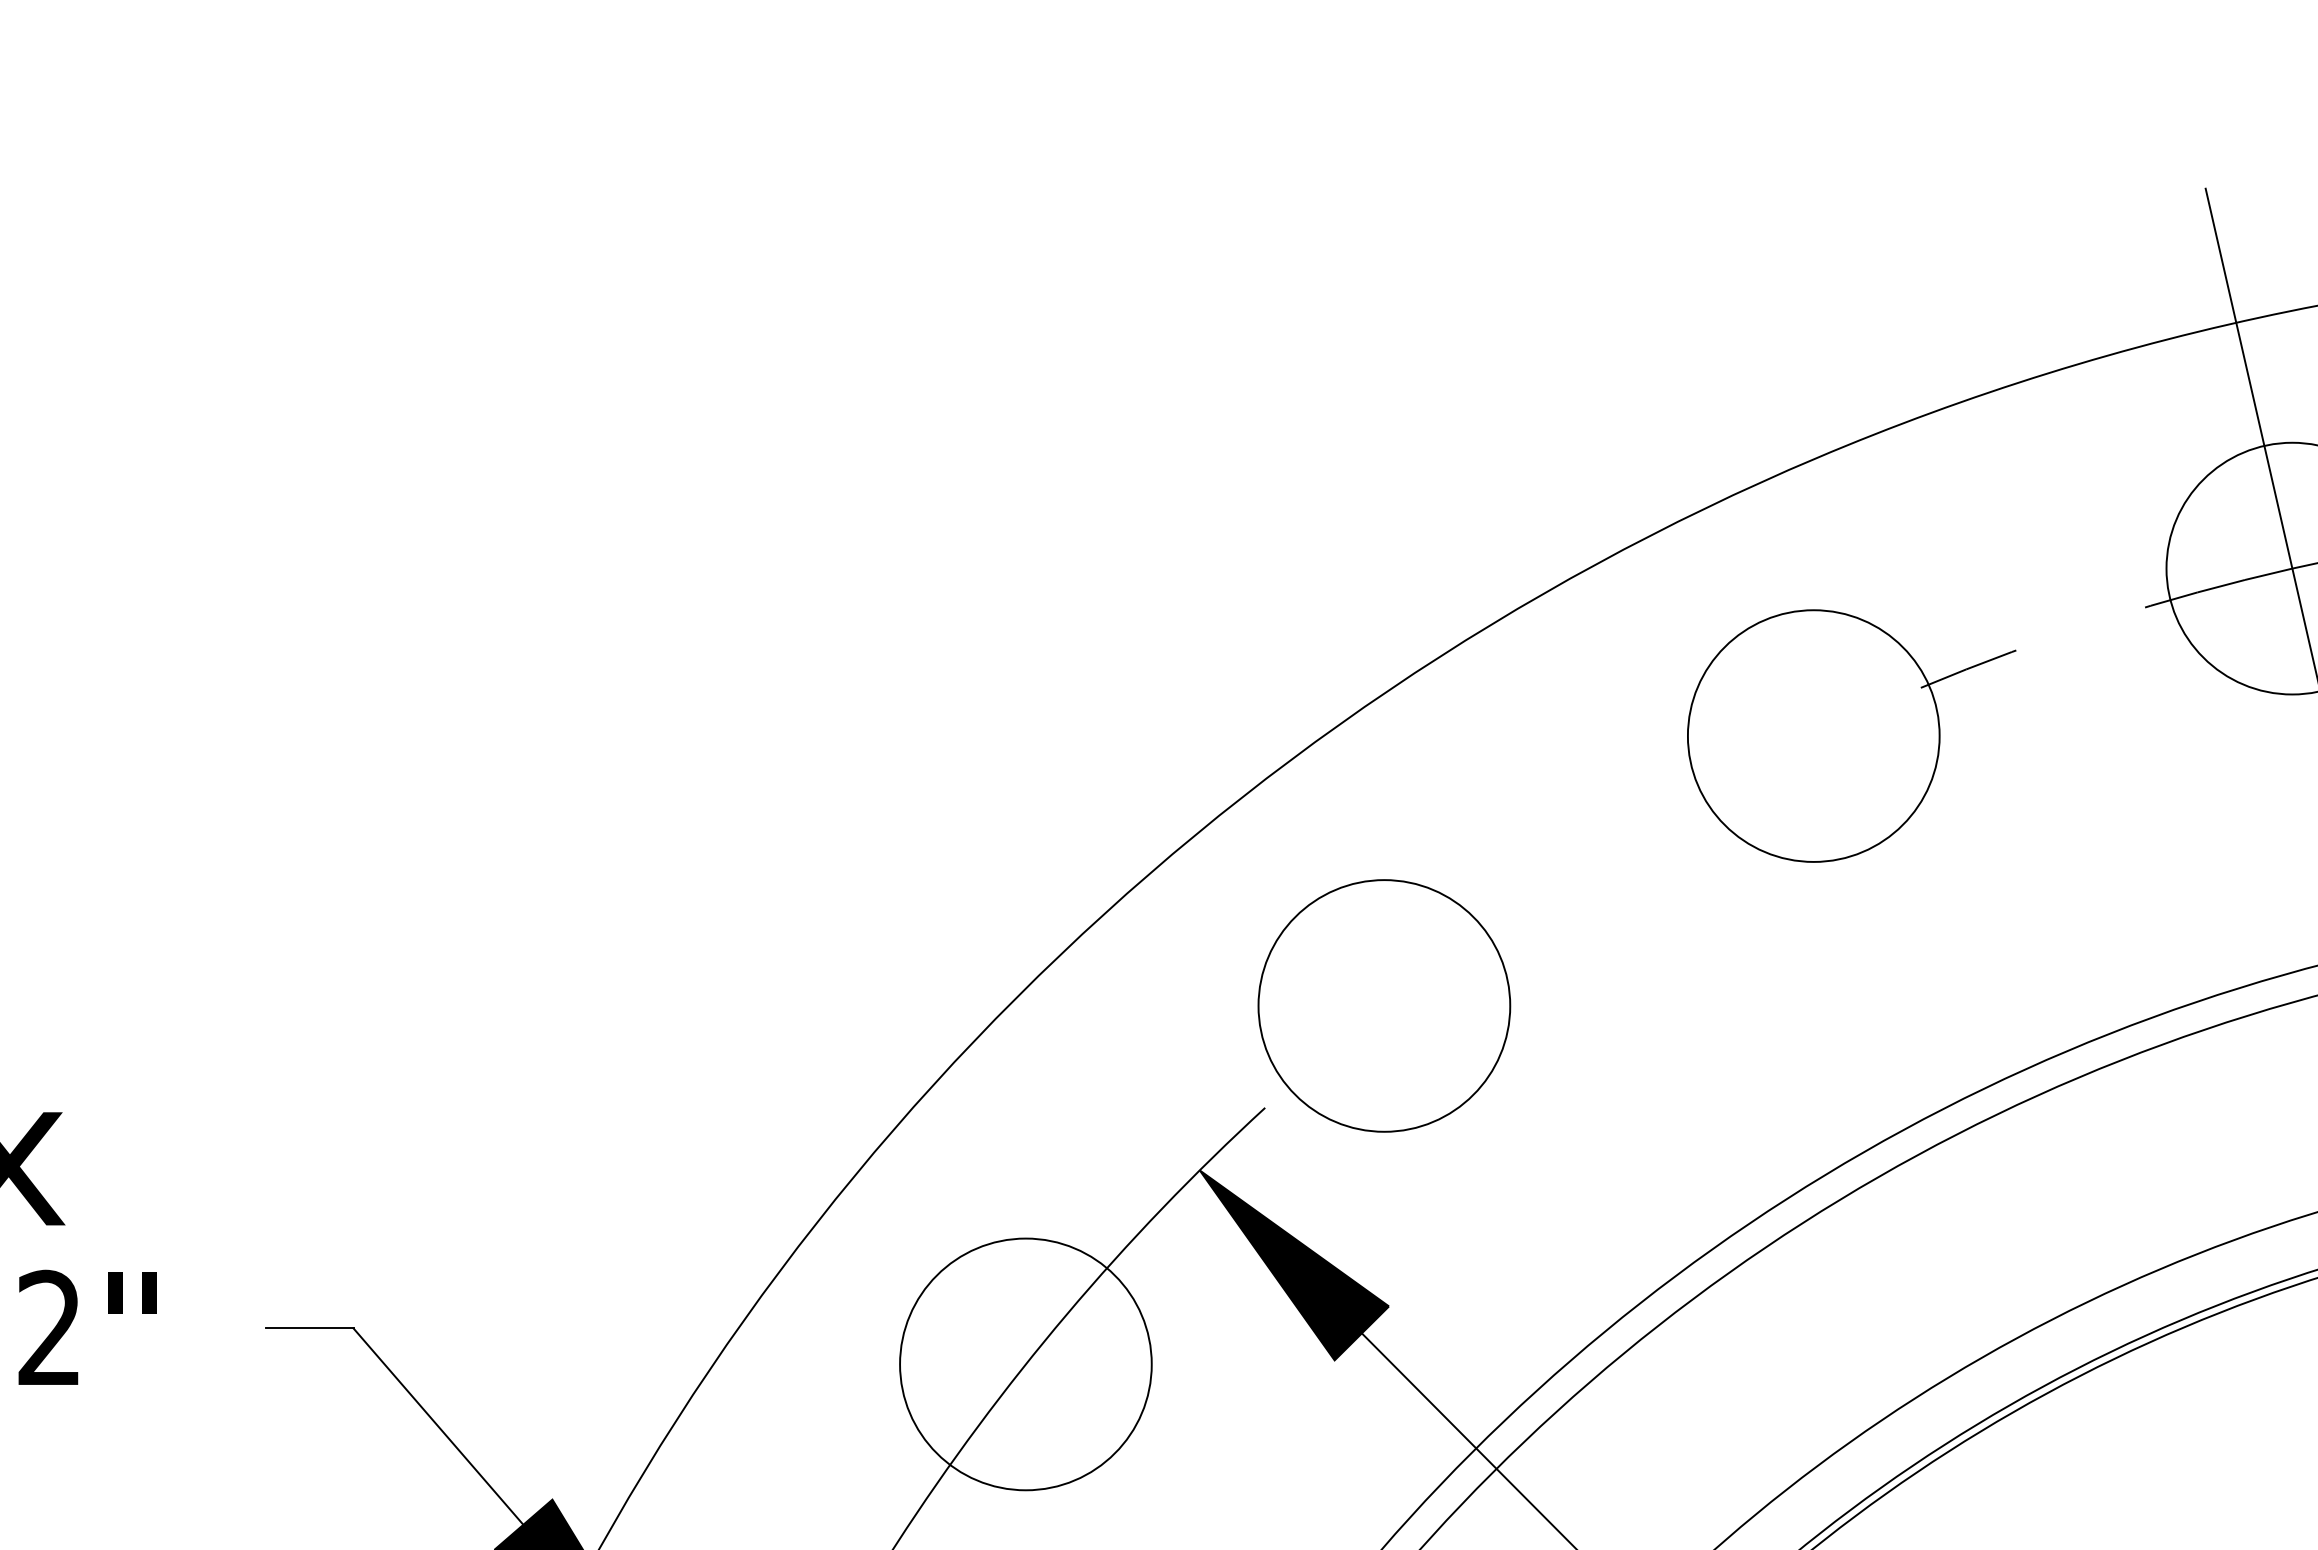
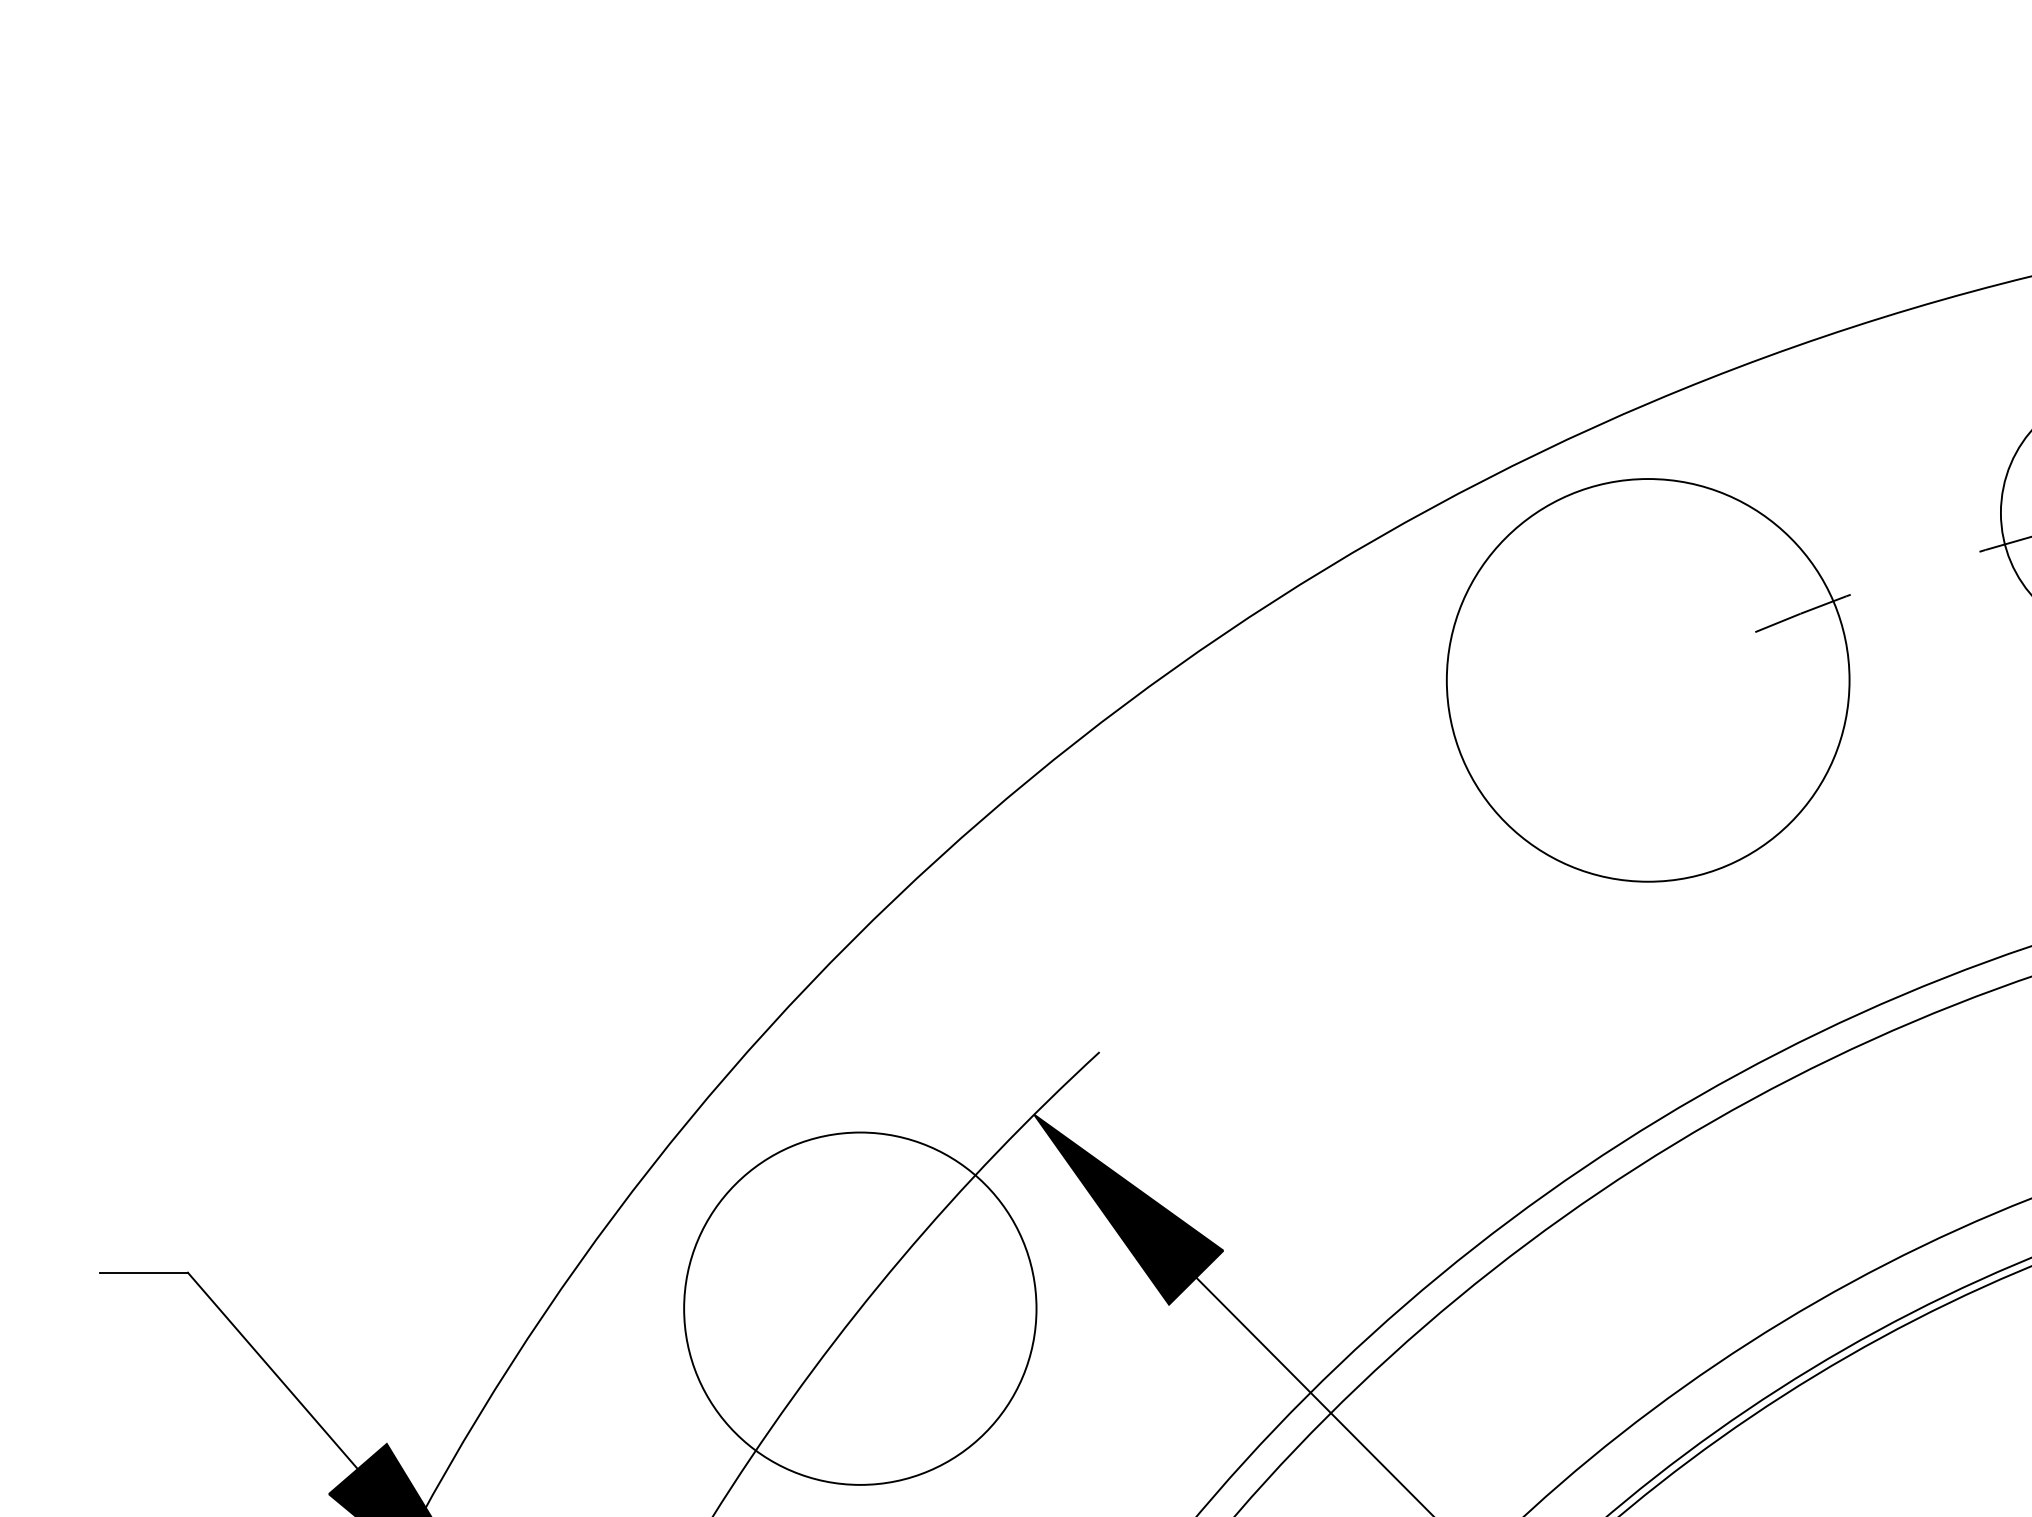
circle: (1813, 735) -> (1647, 679), size x1.6
circle: (1384, 1005) -> (1218, 949), removed
circle: (1025, 1364) -> (859, 1308), size x1.4

